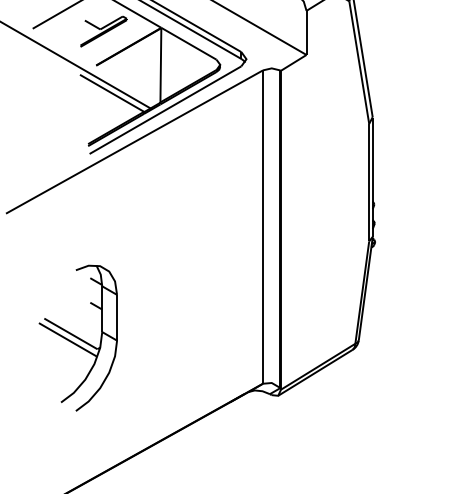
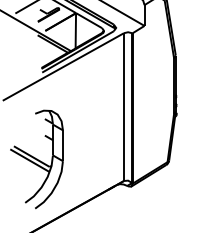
part: (77, 338) -> (36, 159), size x1.43

